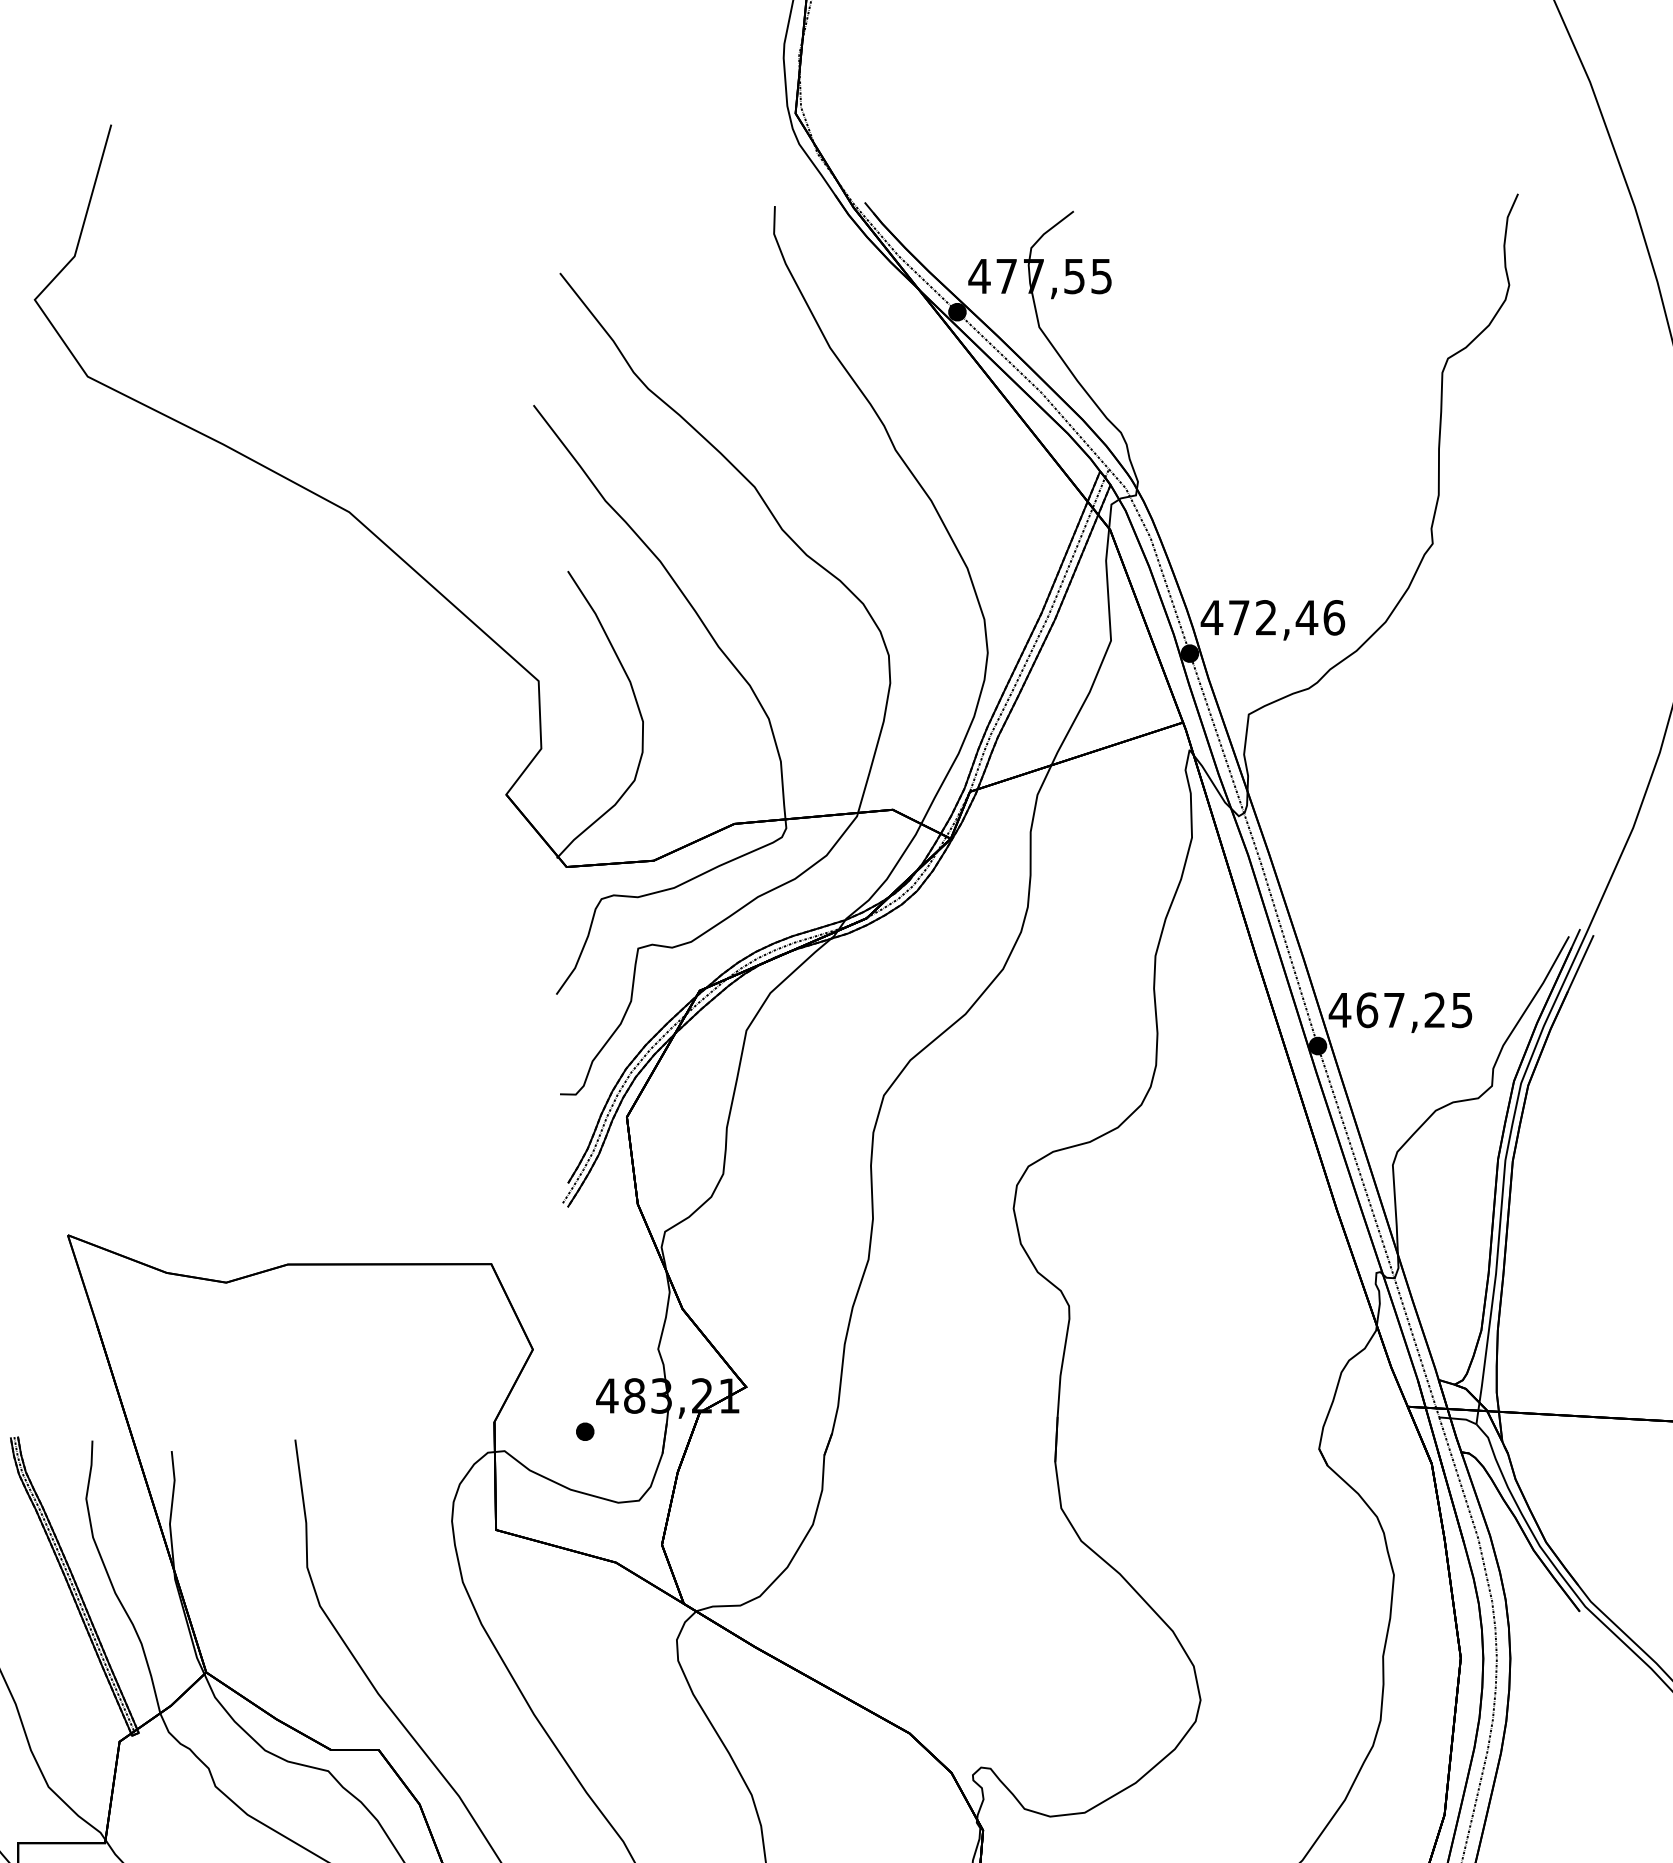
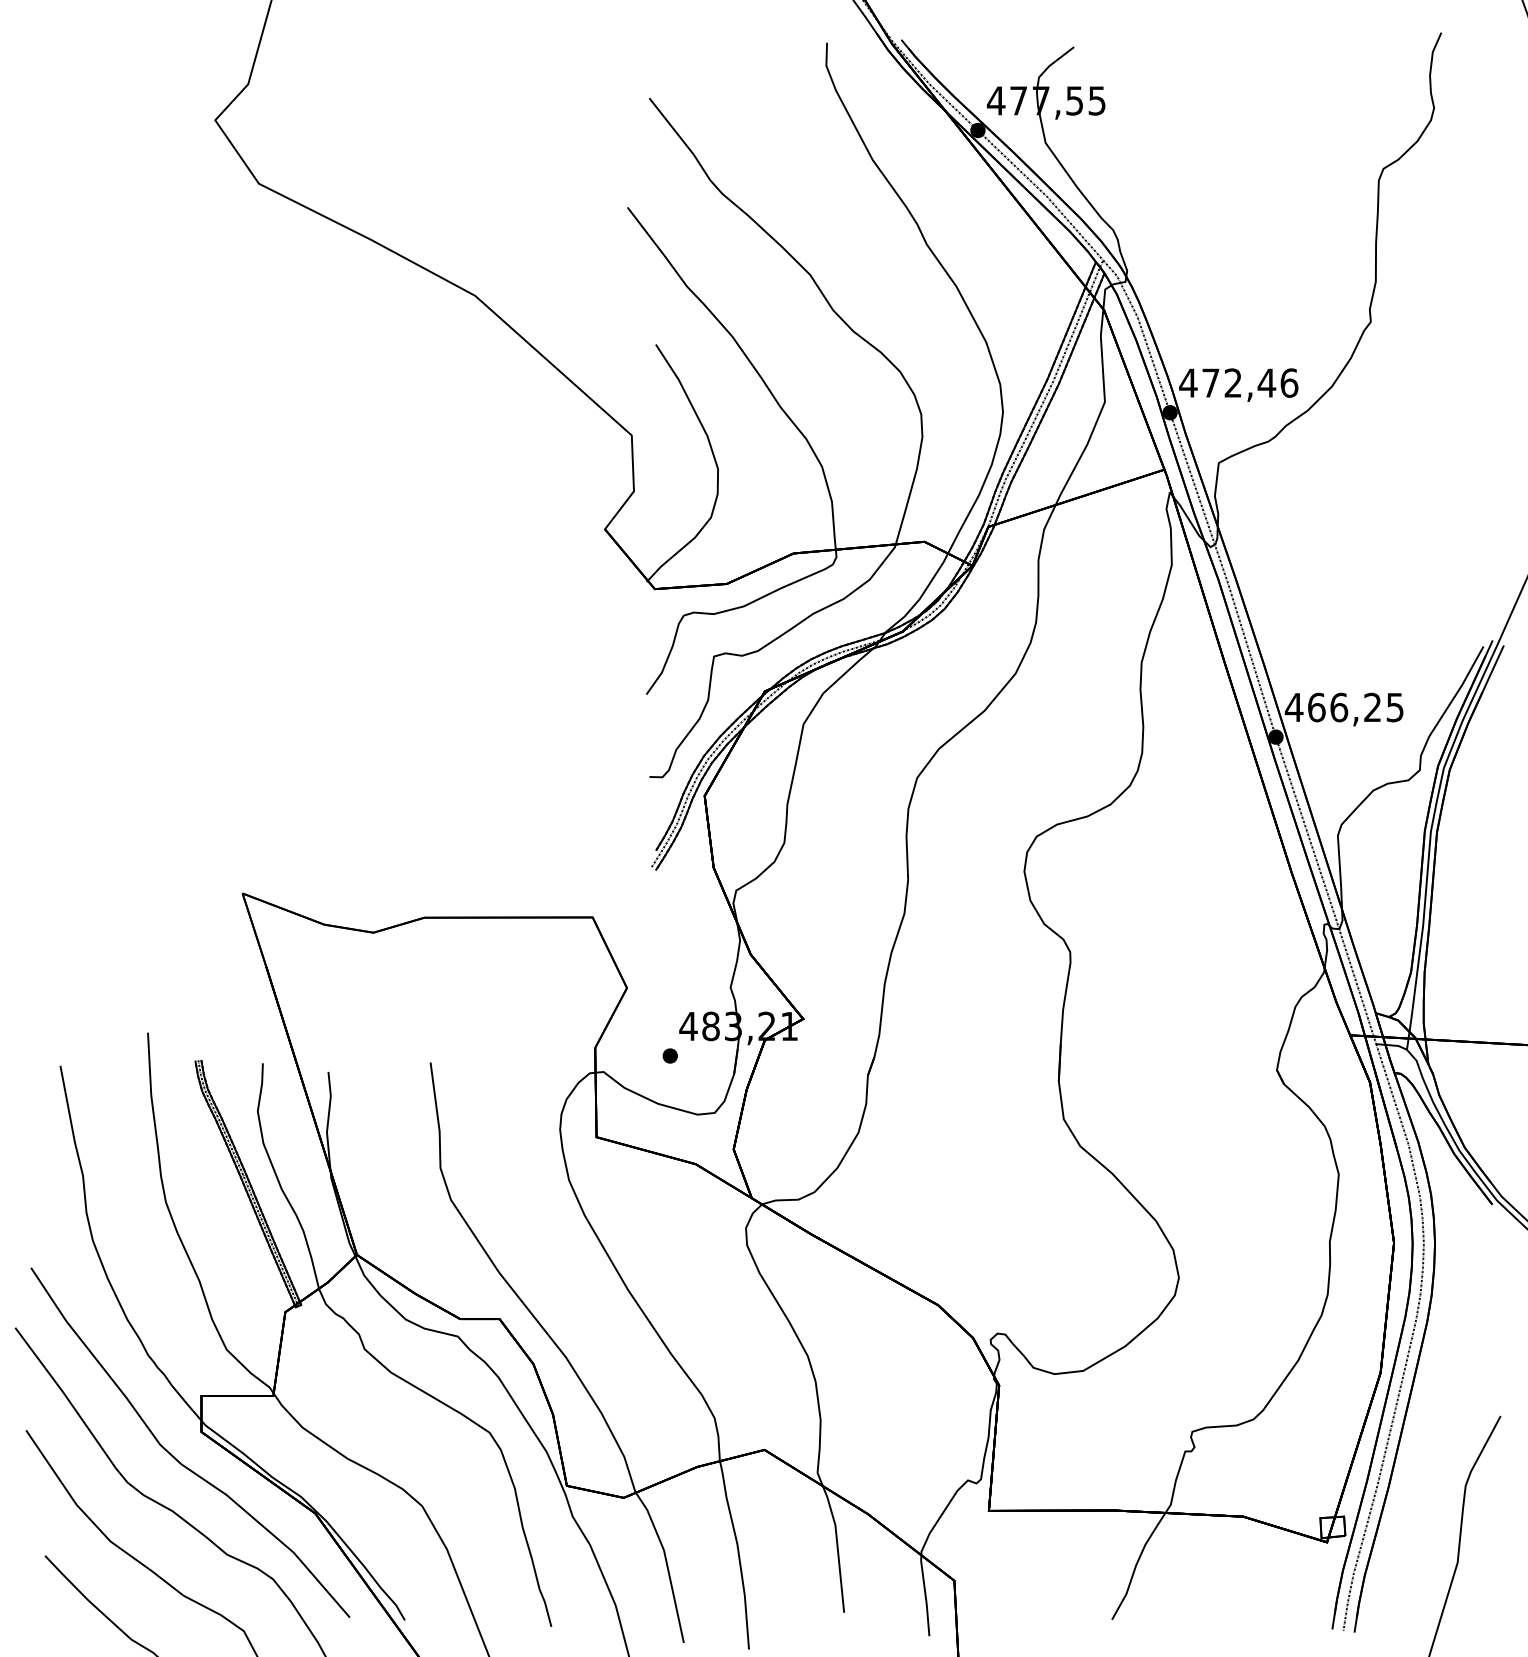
text: (1394, 1010) -> (1339, 707), 467,25 -> 466,25

